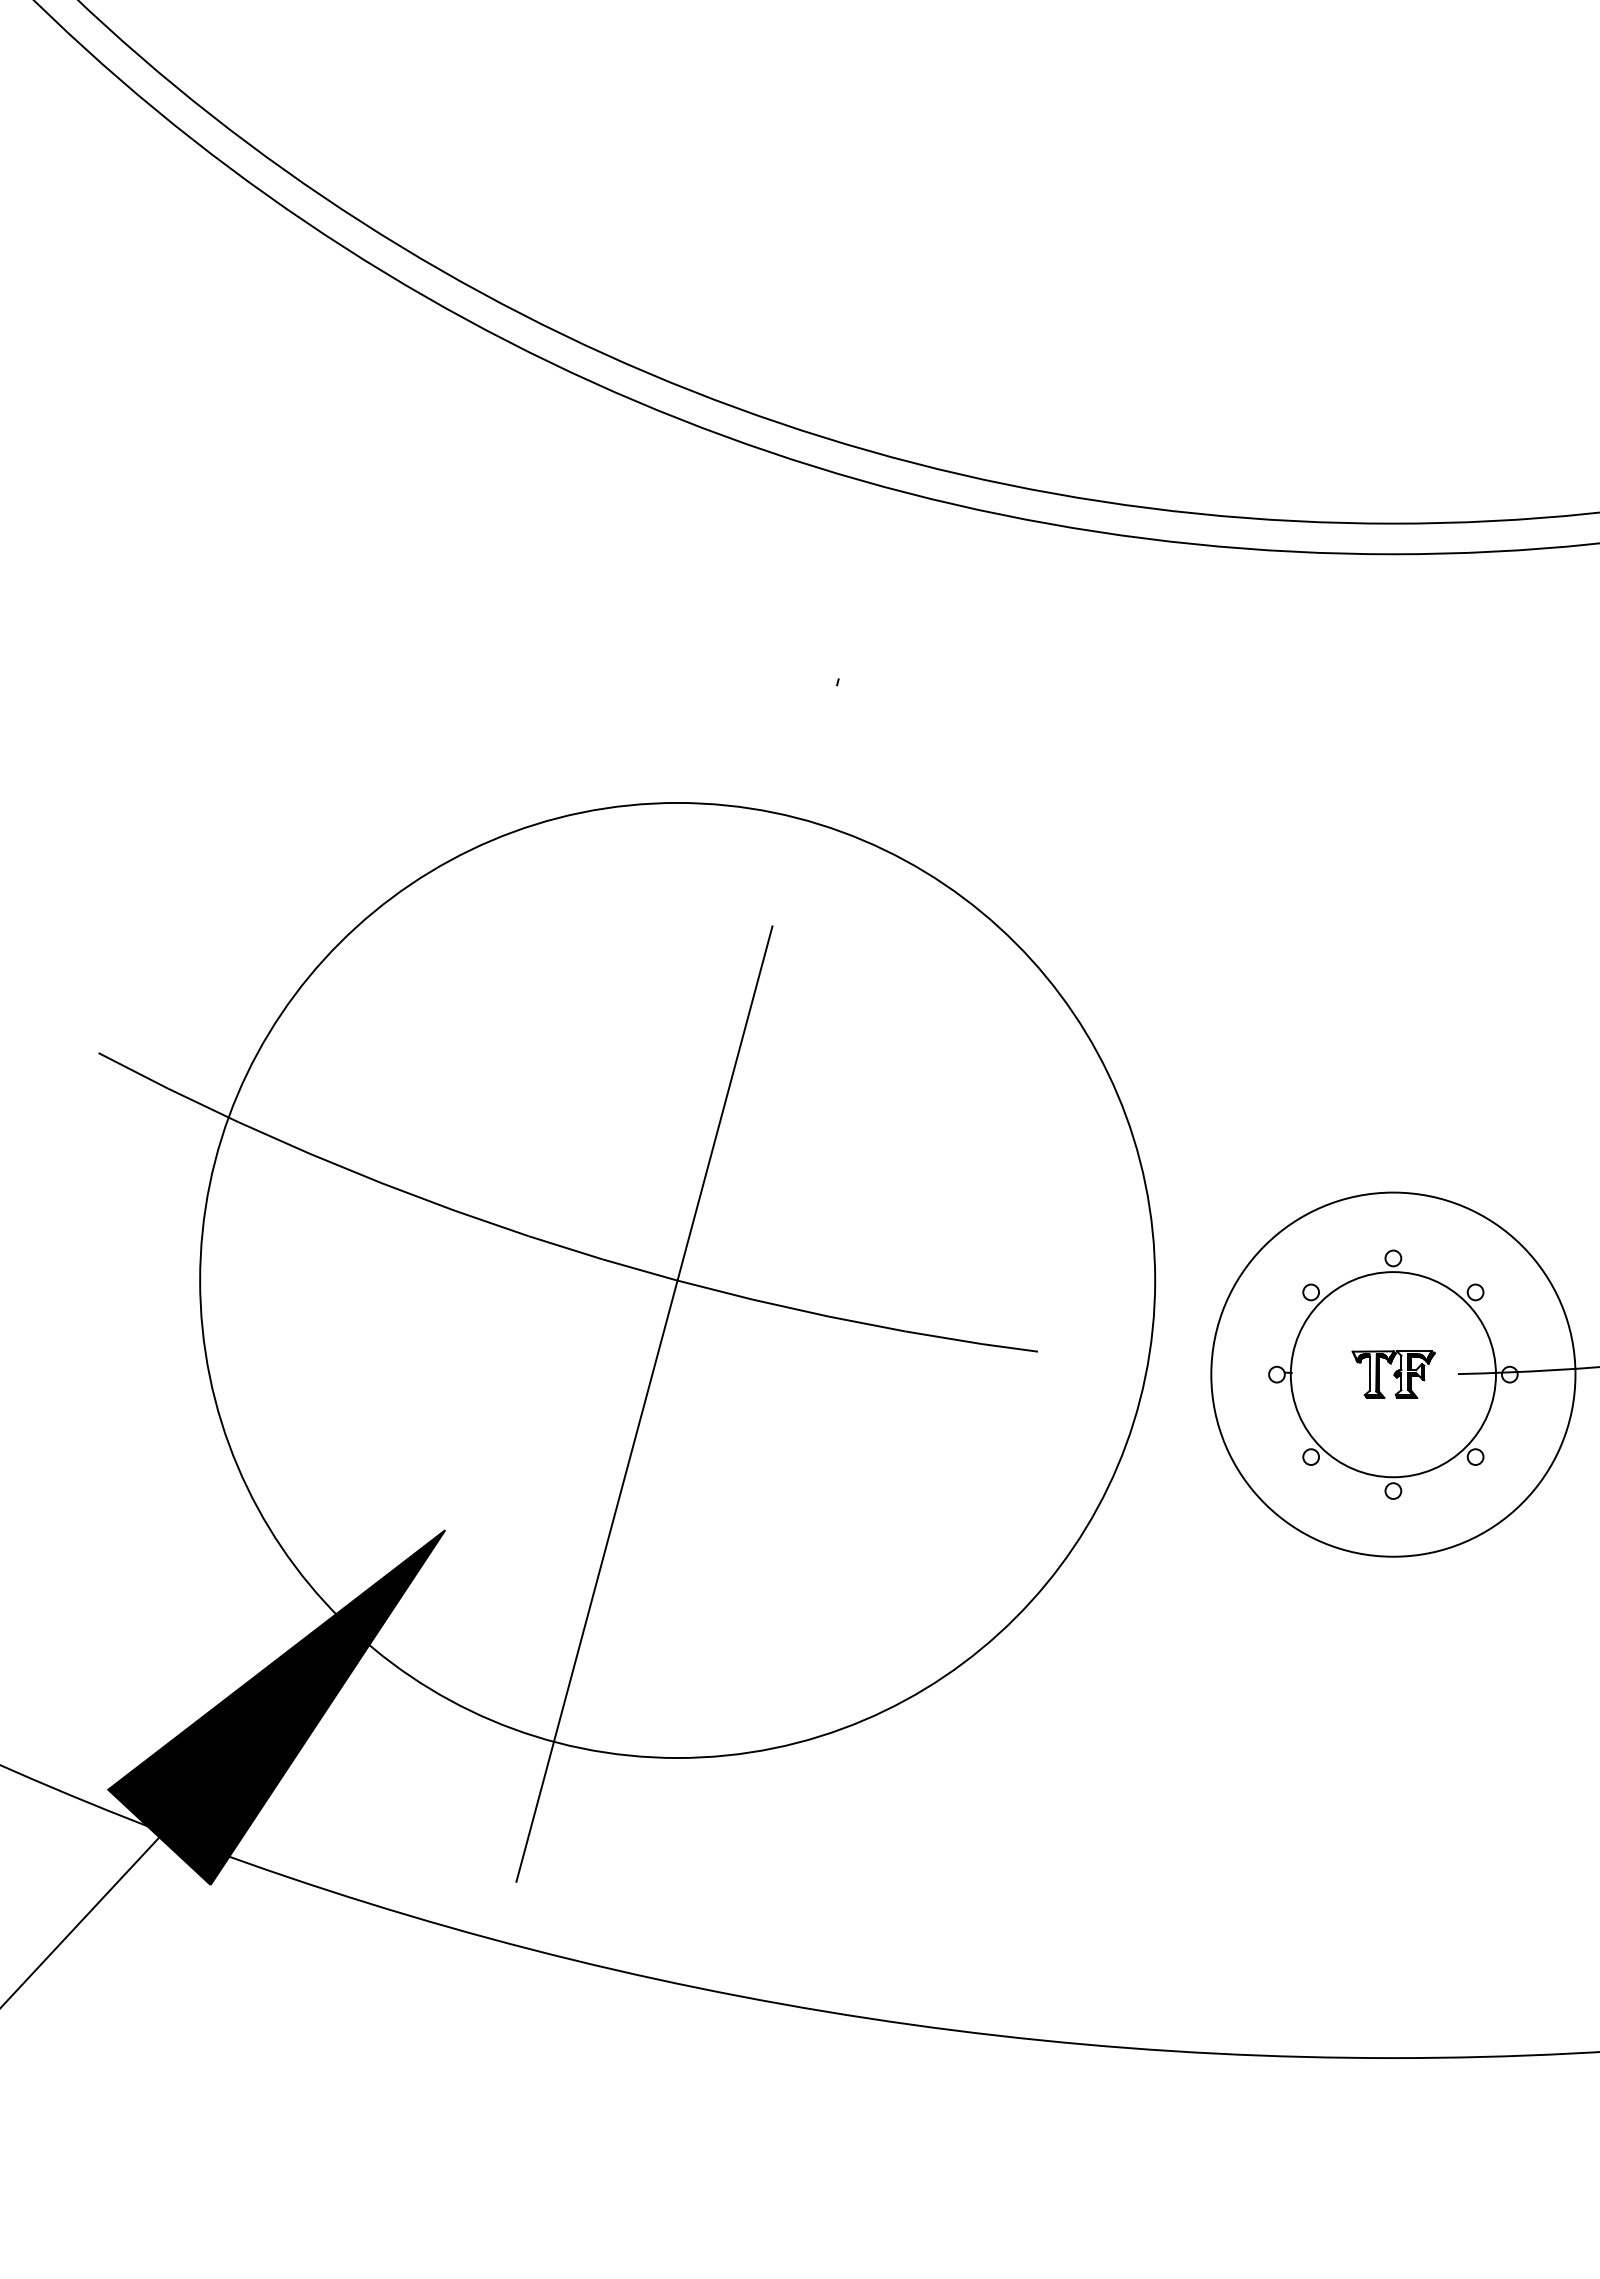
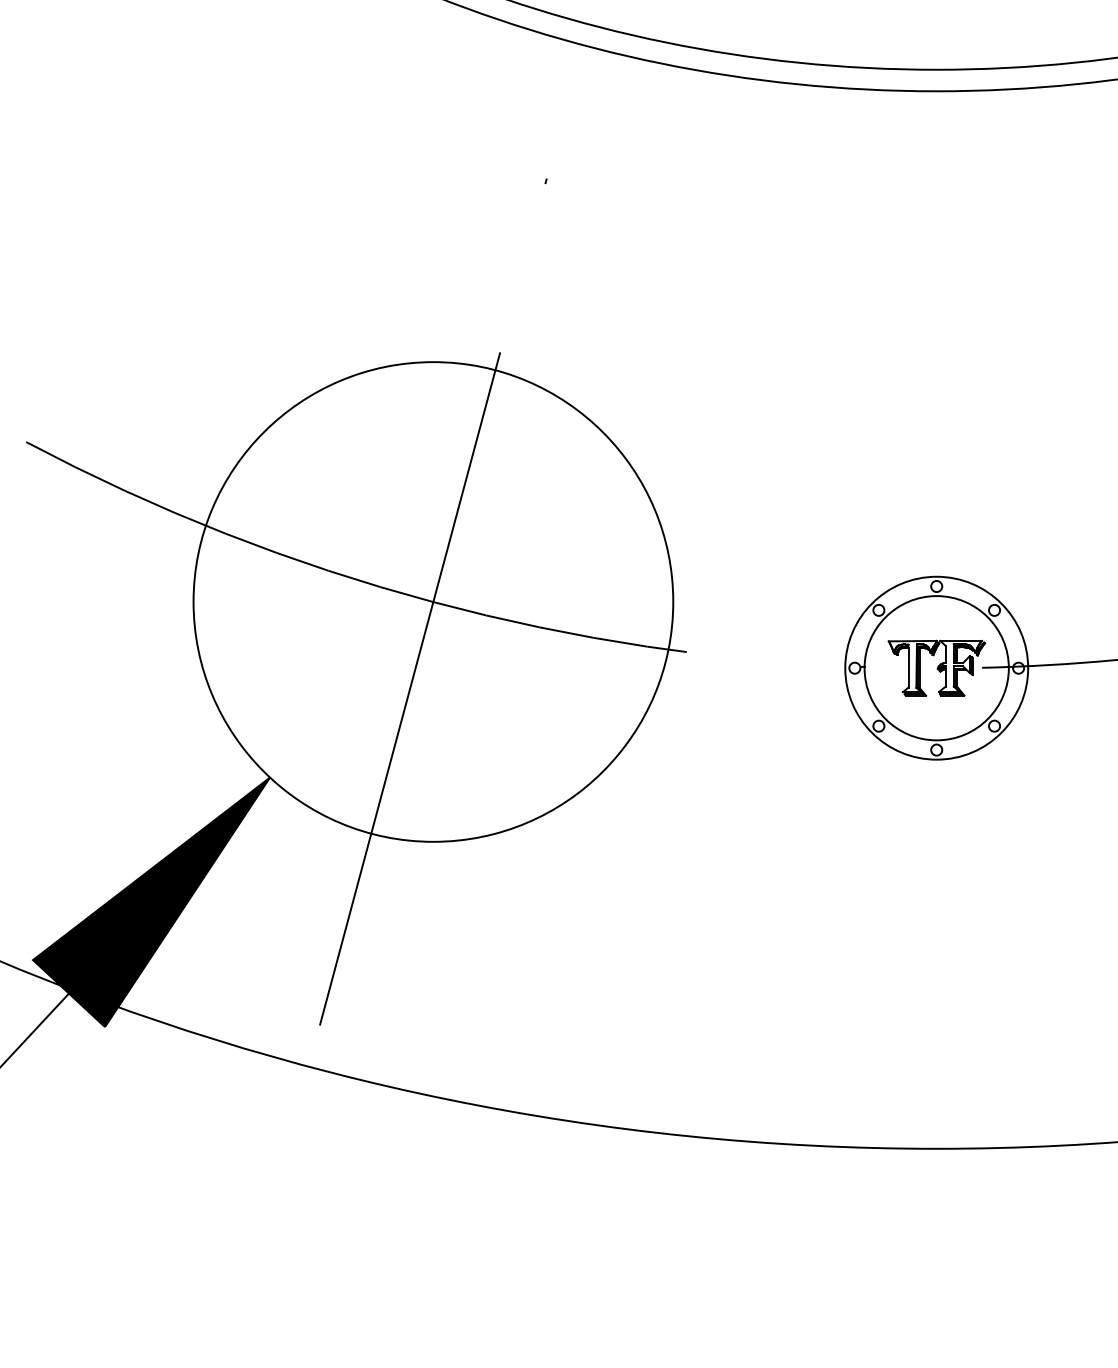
circle: (677, 1280) -> (433, 601), size x0.71
circle: (1393, 1374) -> (936, 668), size x0.71
part: (1393, 1374) -> (936, 668), size x1.67

